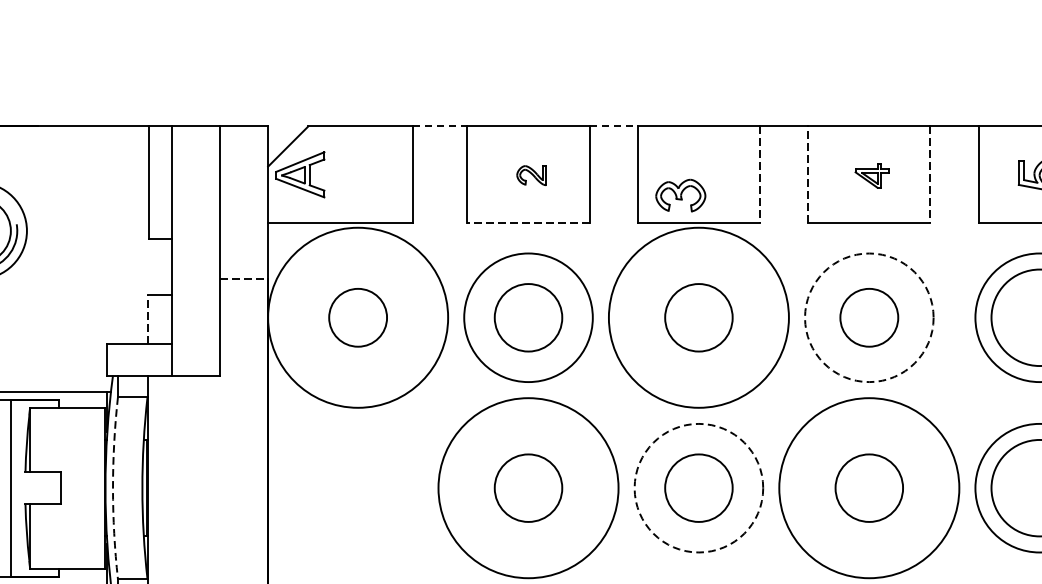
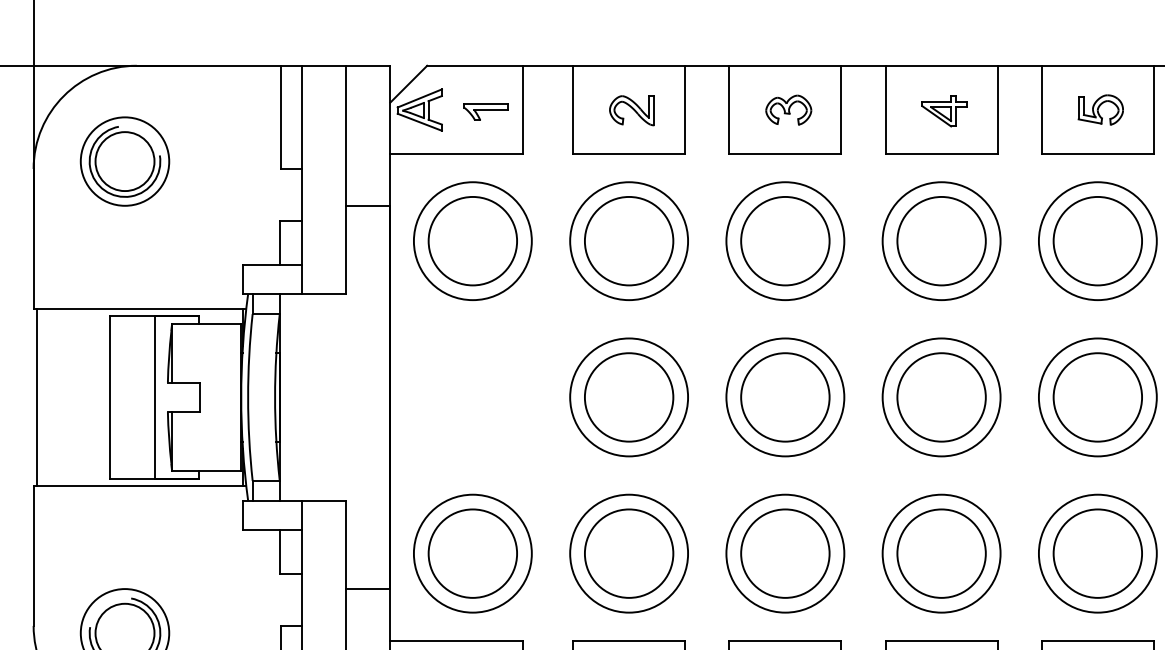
line: (440, 126) -> (548, 65), dashed -> solid
line: (613, 126) -> (707, 65), dashed -> solid
line: (808, 174) -> (885, 109), dashed -> solid
part: (531, 175) -> (631, 110), size x1.67
line: (760, 175) -> (841, 110), dashed -> solid
line: (930, 175) -> (997, 110), dashed -> solid
part: (371, 176) -> (485, 111), added
part: (872, 176) -> (944, 111), size x1.43
part: (680, 194) -> (788, 109), moved
line: (527, 223) -> (628, 154), dashed -> solid
line: (244, 278) -> (368, 205), dashed -> solid
circle: (357, 317) -> (472, 240), size x1.67
circle: (527, 317) -> (628, 240), size x1.43
circle: (699, 317) -> (785, 240), size x1.43
circle: (869, 317) -> (941, 240), size x1.67
circle: (357, 318) -> (472, 241), size x0.71
circle: (699, 318) -> (785, 241), size x0.71
circle: (869, 318) -> (941, 241), dashed -> solid
line: (147, 319) -> (279, 242), dashed -> solid
arc: (113, 488) -> (248, 397), dashed -> solid
circle: (527, 488) -> (628, 397), size x1.43
circle: (528, 488) -> (629, 397), size x0.71
circle: (699, 488) -> (785, 397), dashed -> solid
circle: (699, 488) -> (785, 397), size x1.43
circle: (869, 488) -> (941, 397), size x0.71
circle: (869, 488) -> (941, 397), size x1.43

